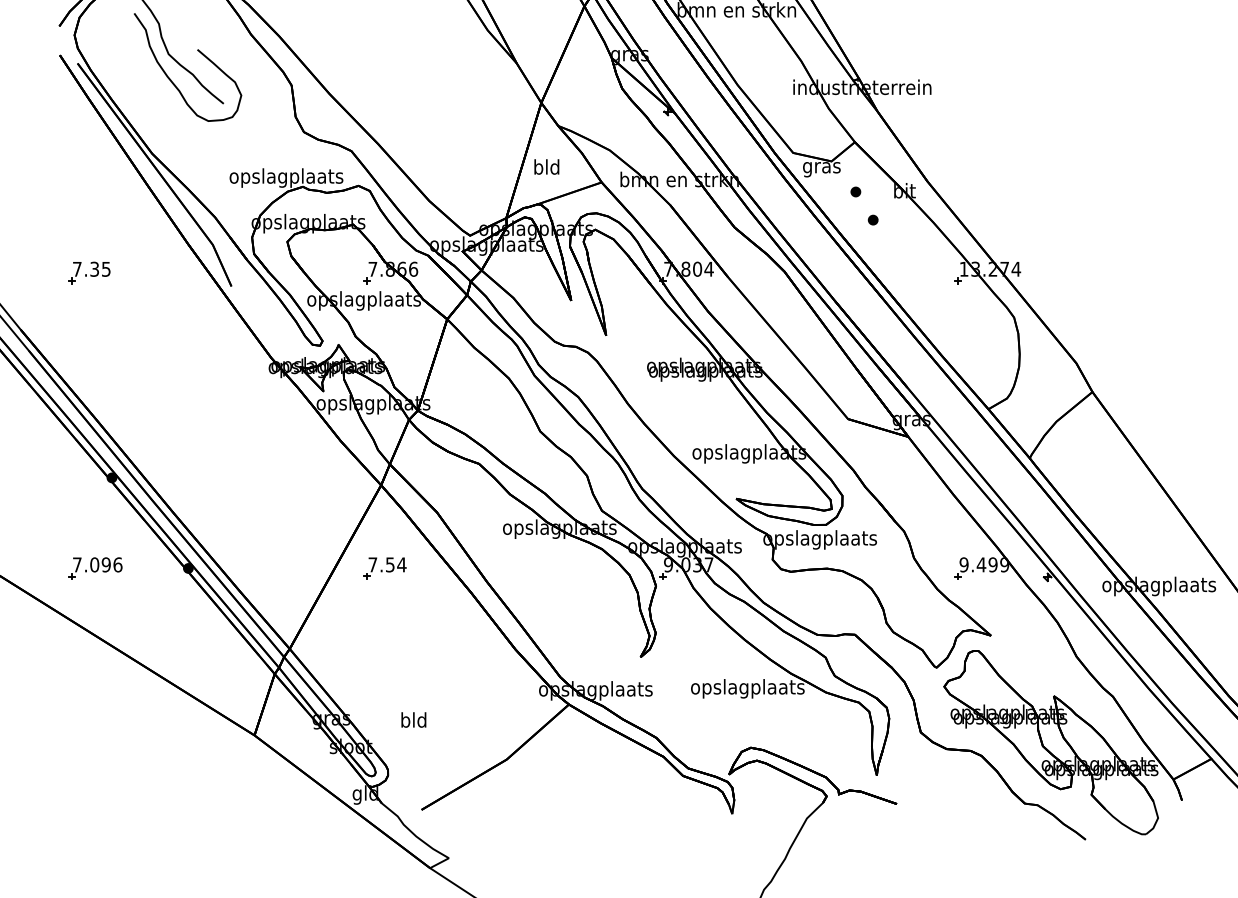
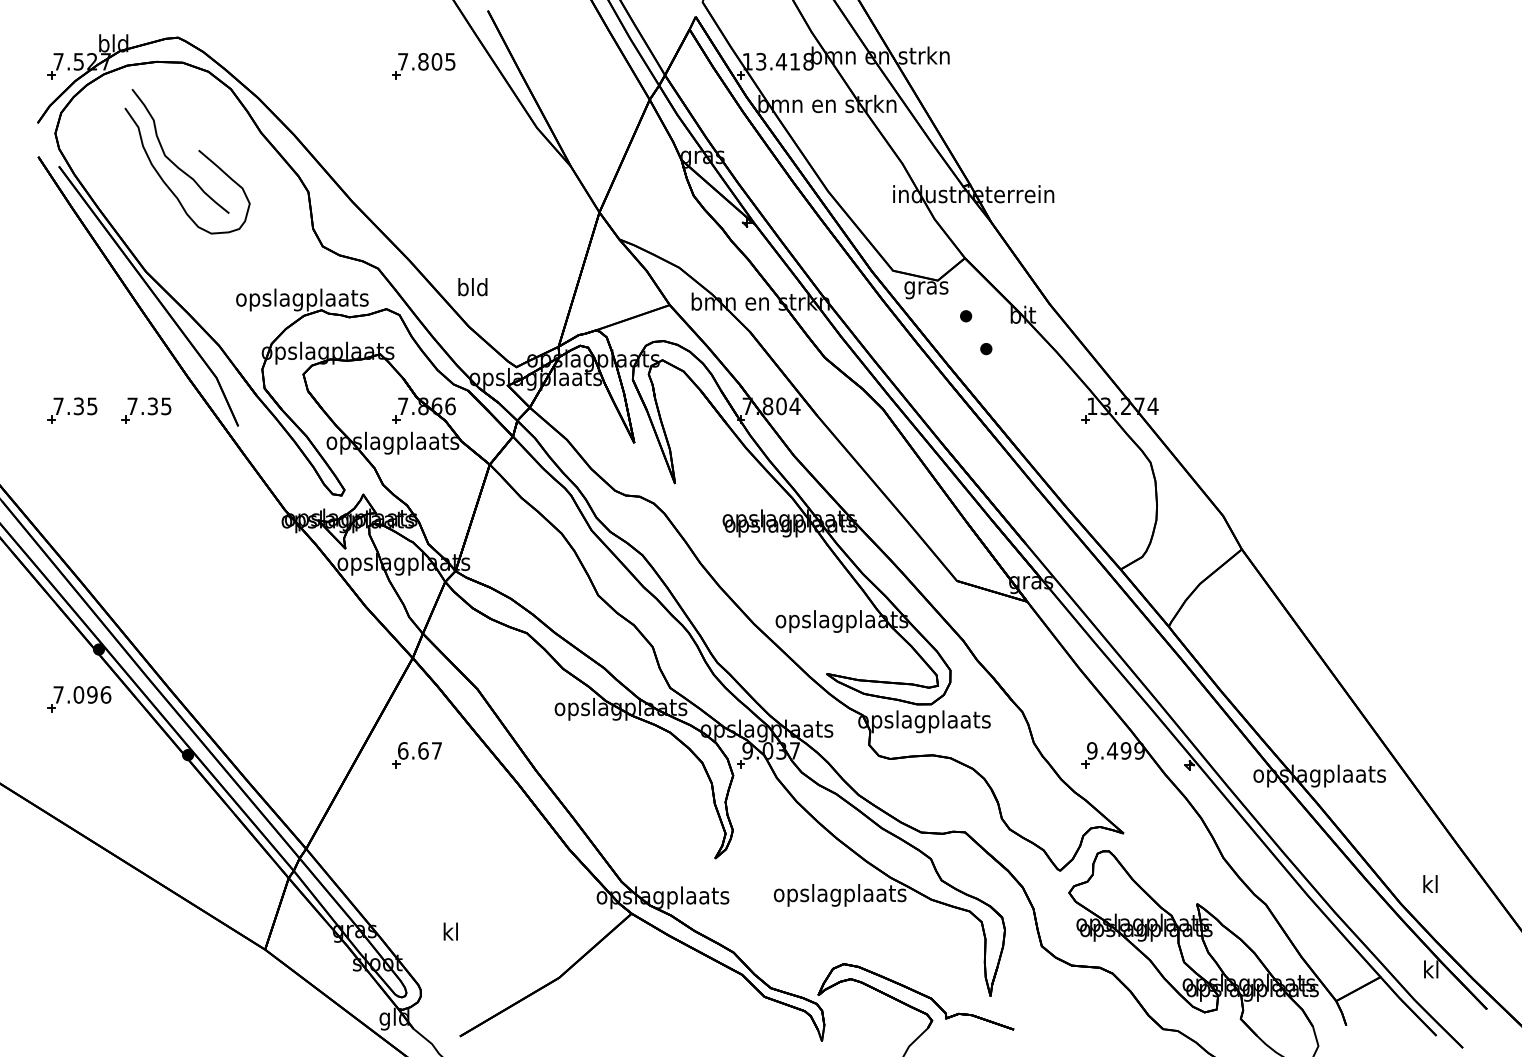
text: (546, 167) -> (472, 287), moved
part: (152, 272) -> (146, 410), added
text: (387, 564) -> (420, 750), 7.54 -> 6.67
part: (95, 568) -> (79, 699), moved
text: (413, 719) -> (450, 931), bld -> kl

